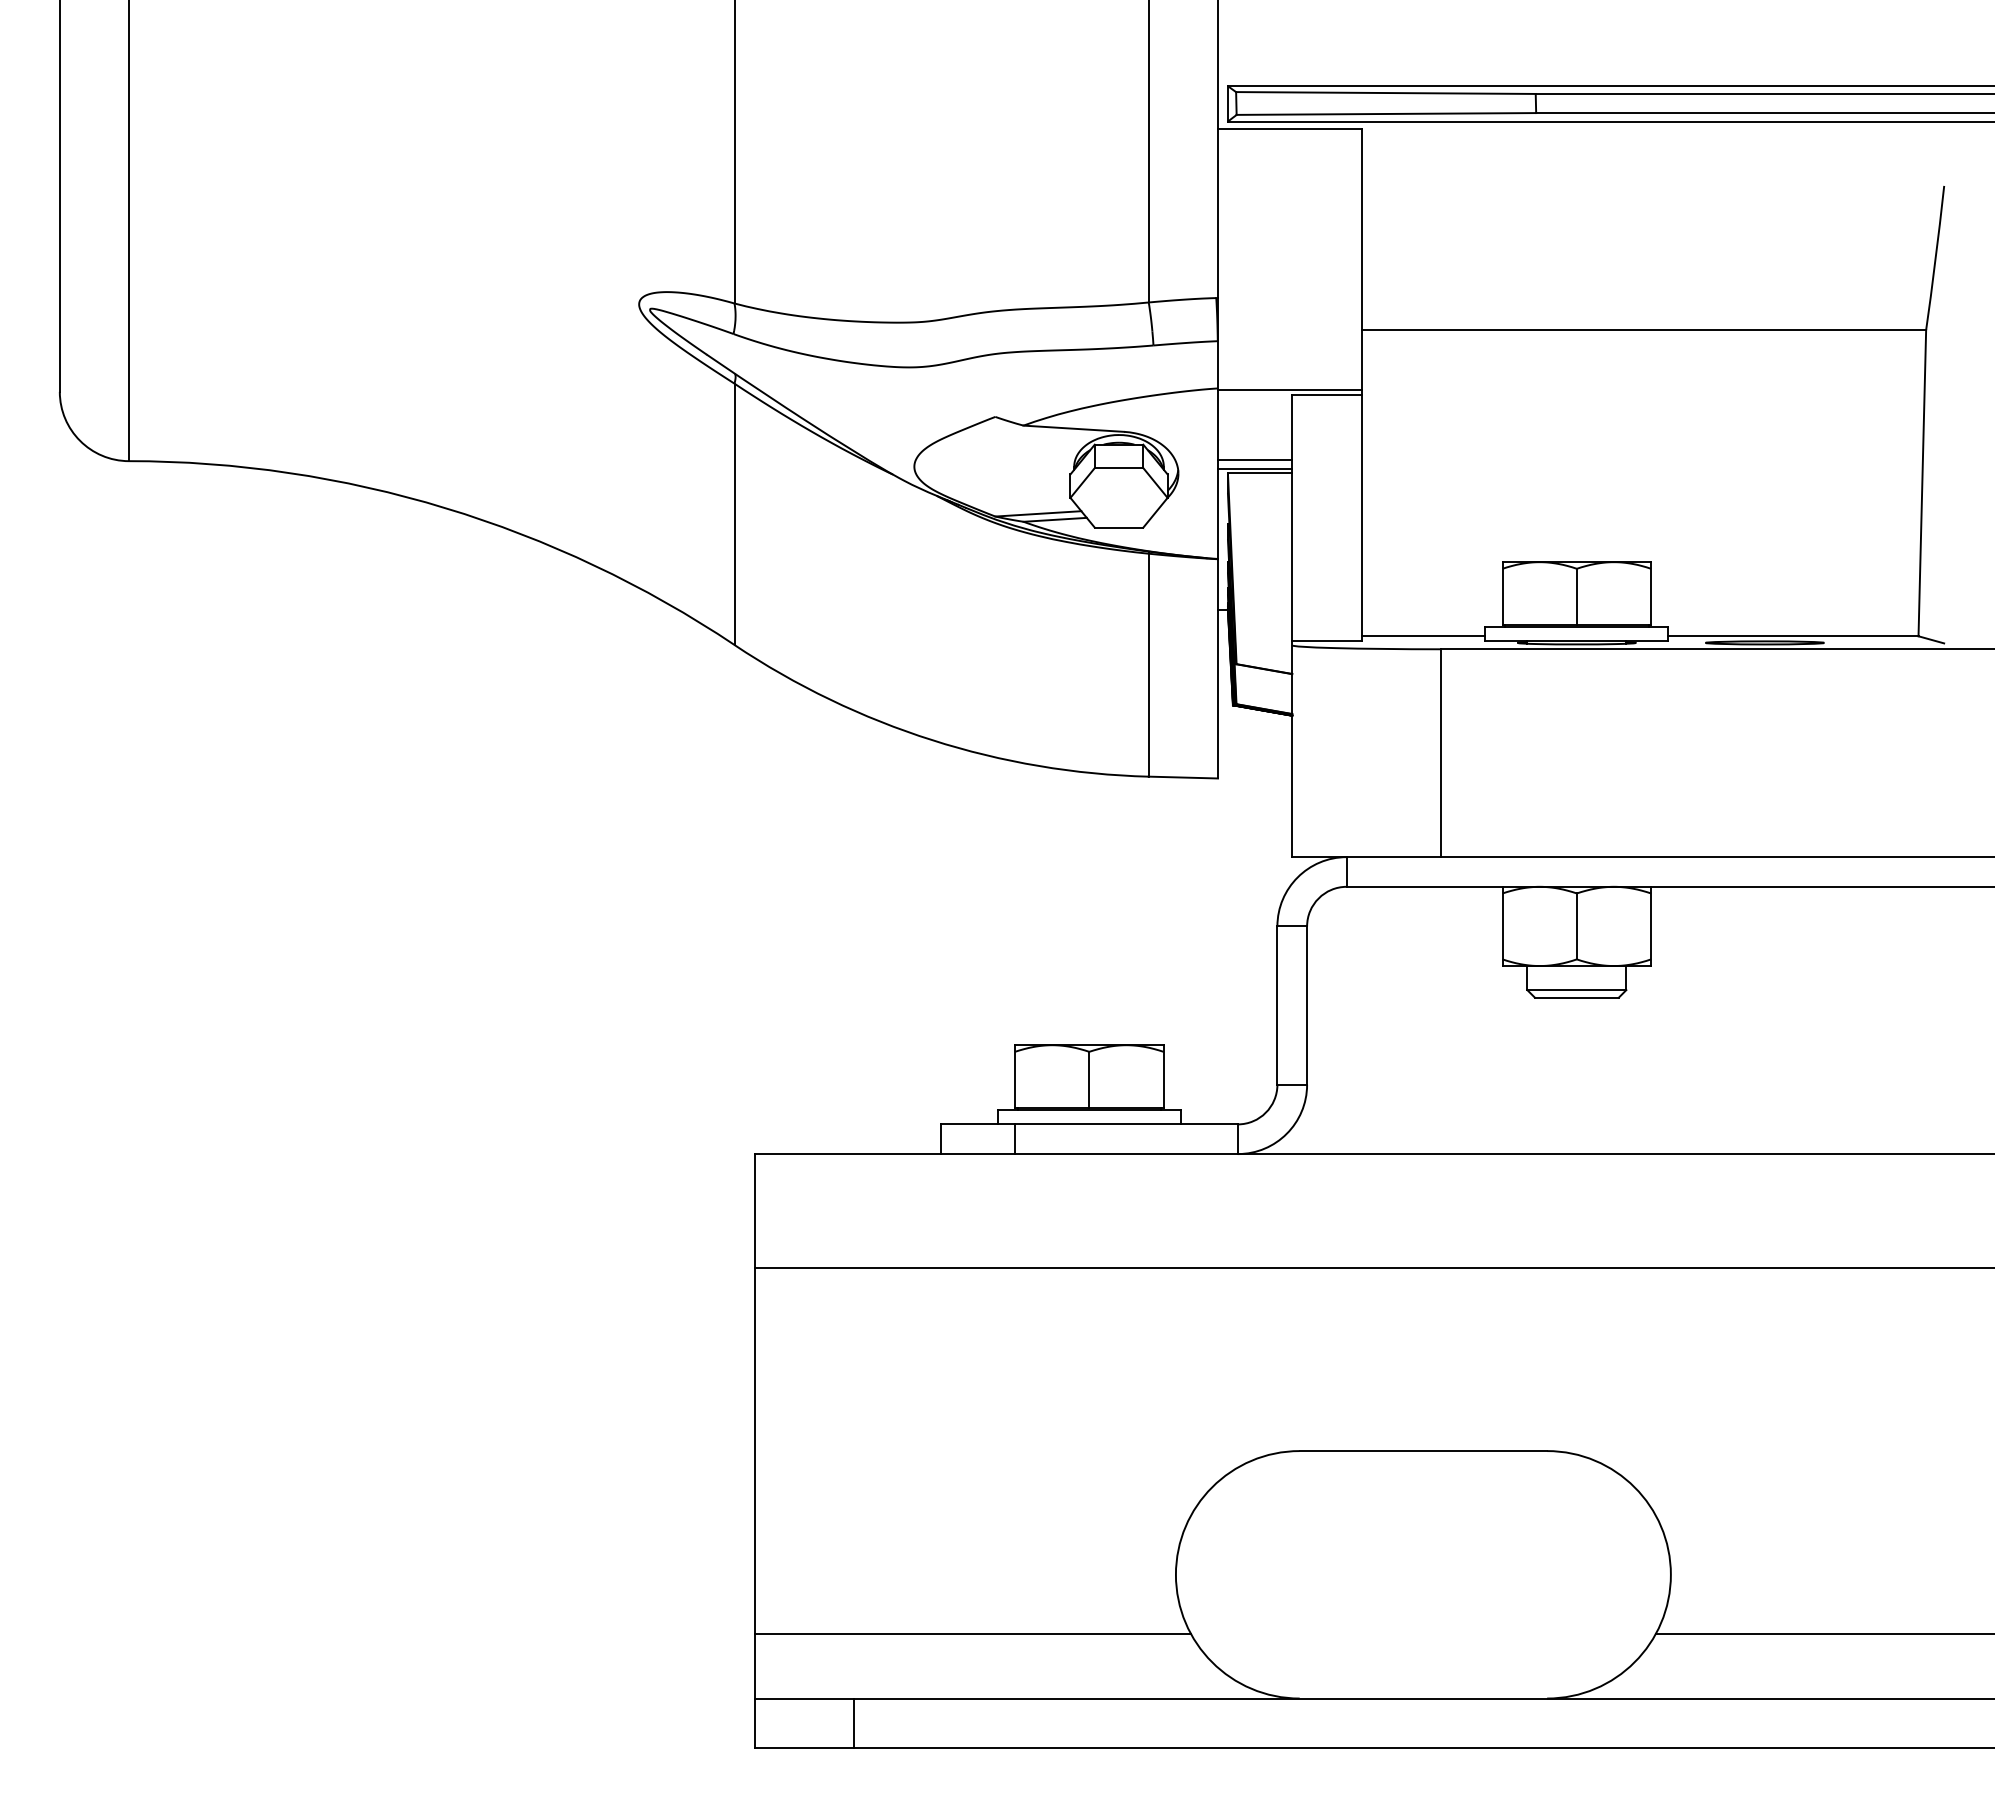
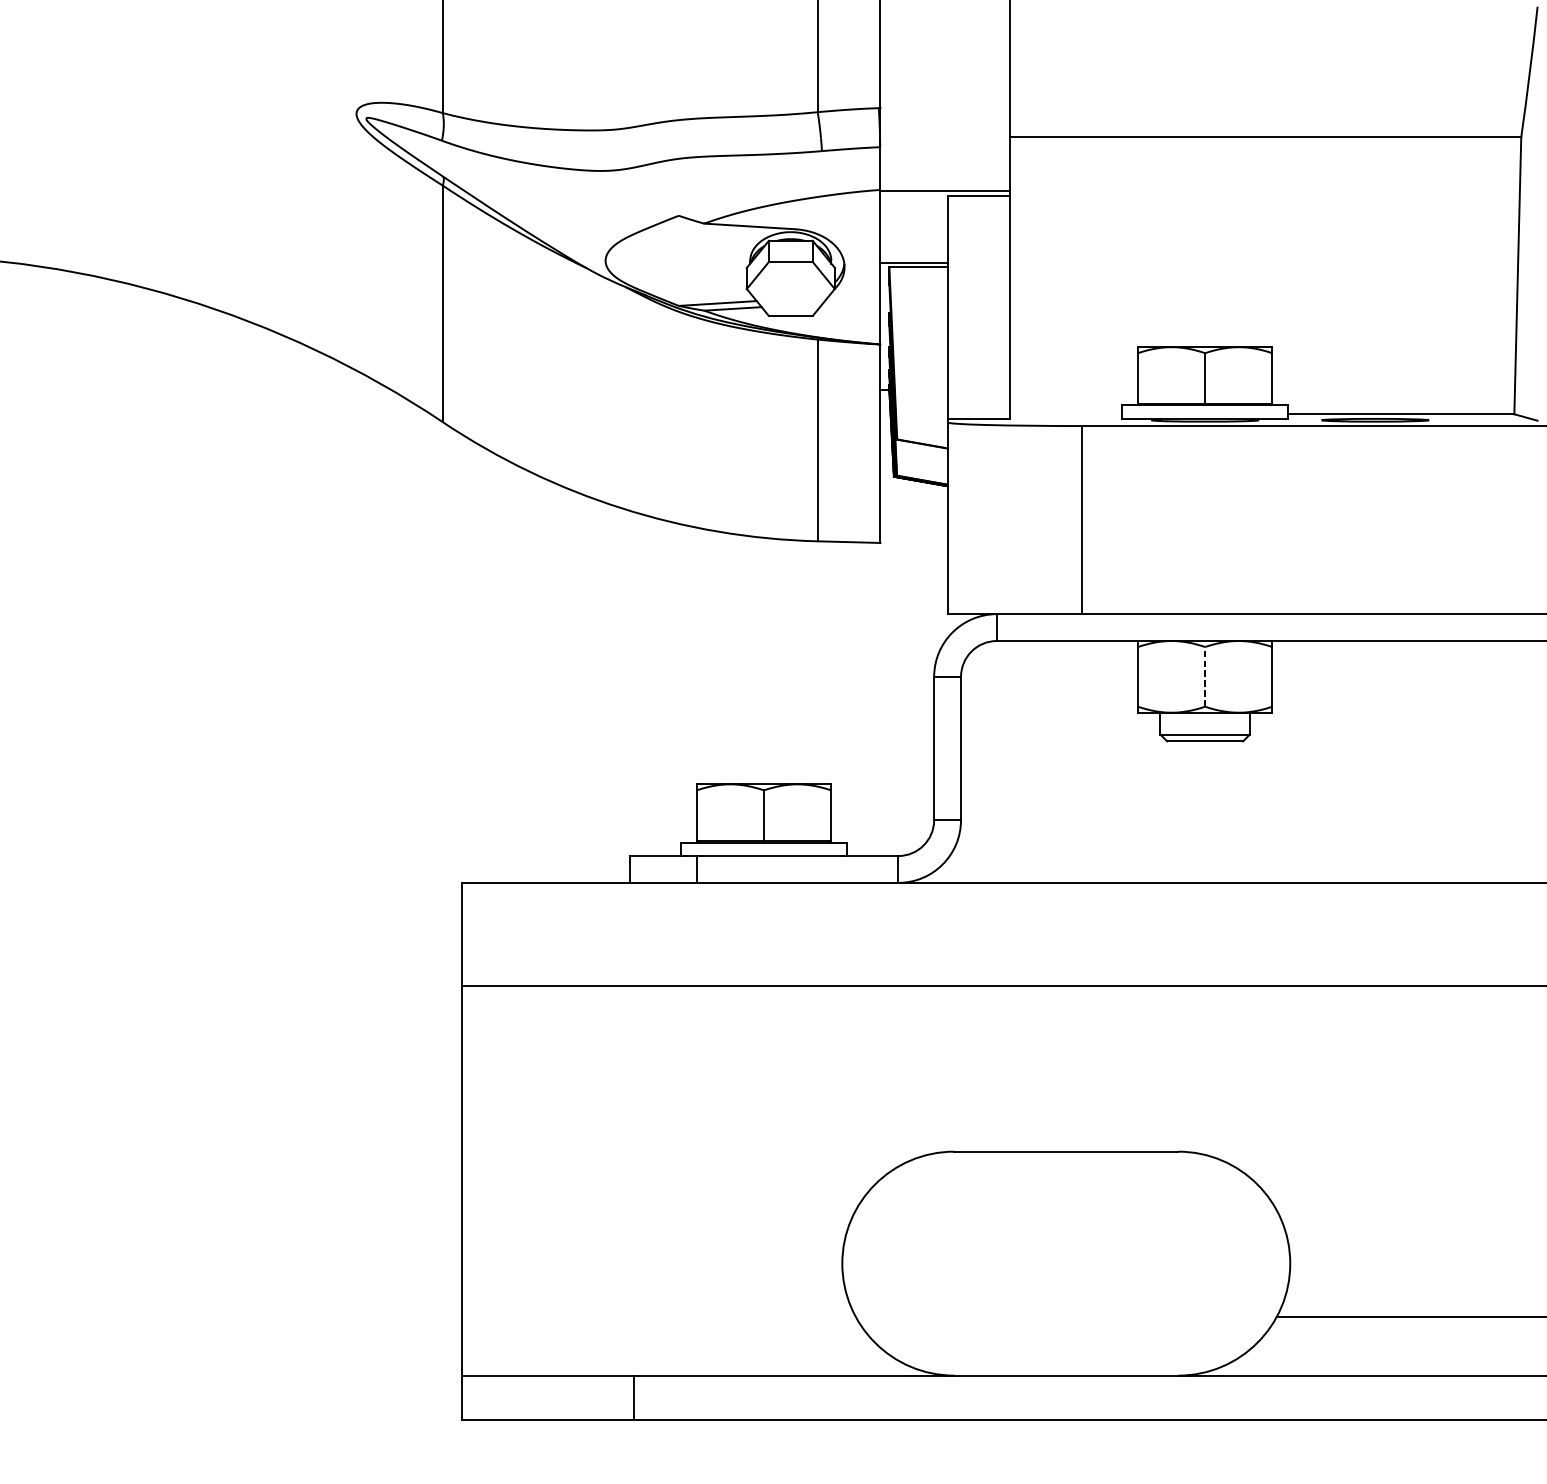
line: (1255, 459) -> (914, 254), removed
line: (1423, 636) -> (1066, 414), removed
line: (1576, 926) -> (1204, 676), solid -> dashed
line: (973, 1634) -> (659, 1317), removed
line: (854, 1723) -> (633, 1398), moved

